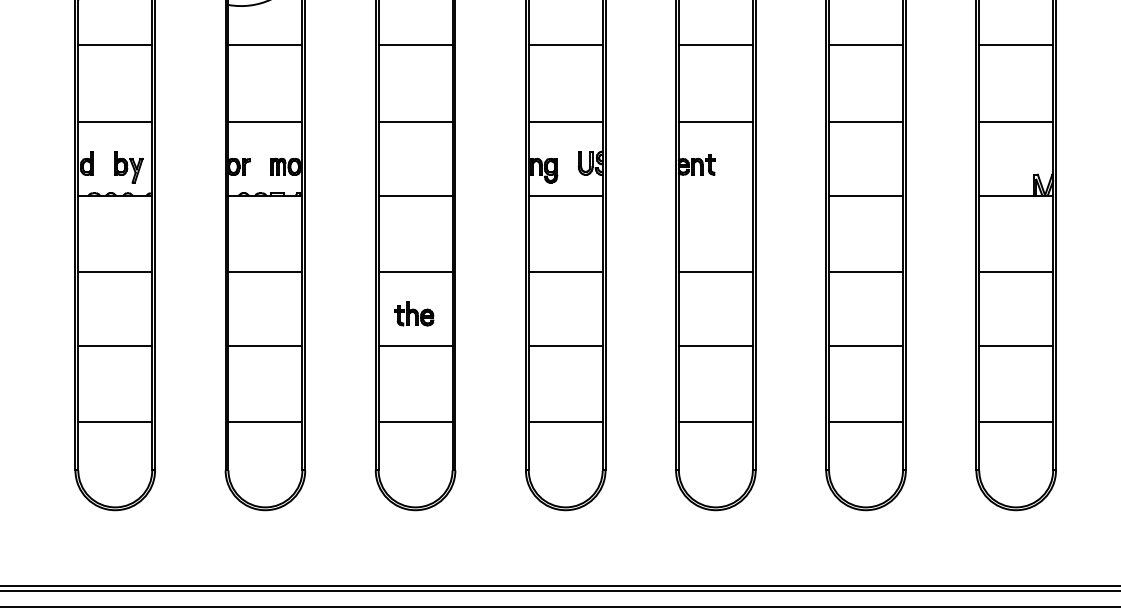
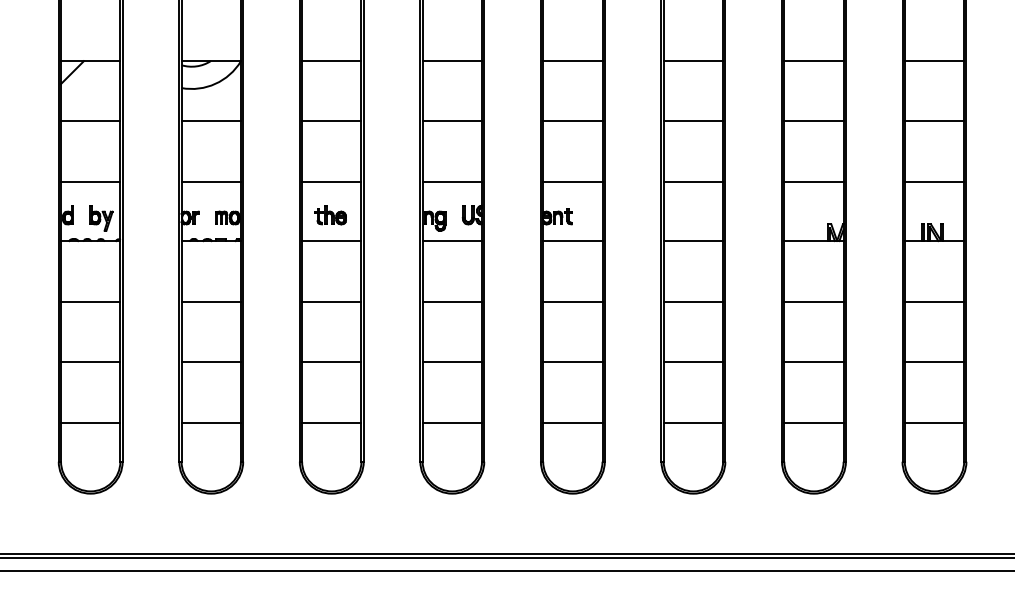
line: (715, 196) -> (572, 241), added
part: (413, 314) -> (330, 215), moved

